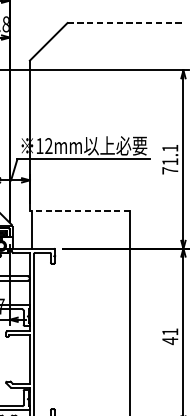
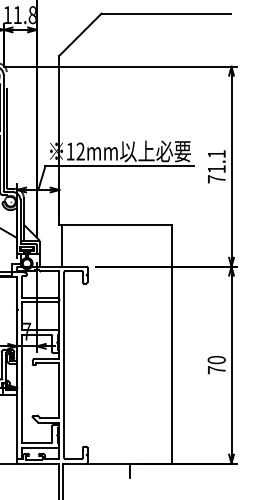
line: (125, 22) -> (166, 13), dashed -> solid
line: (79, 211) -> (115, 224), dashed -> solid
text: (170, 336) -> (216, 365), 41 -> 70

